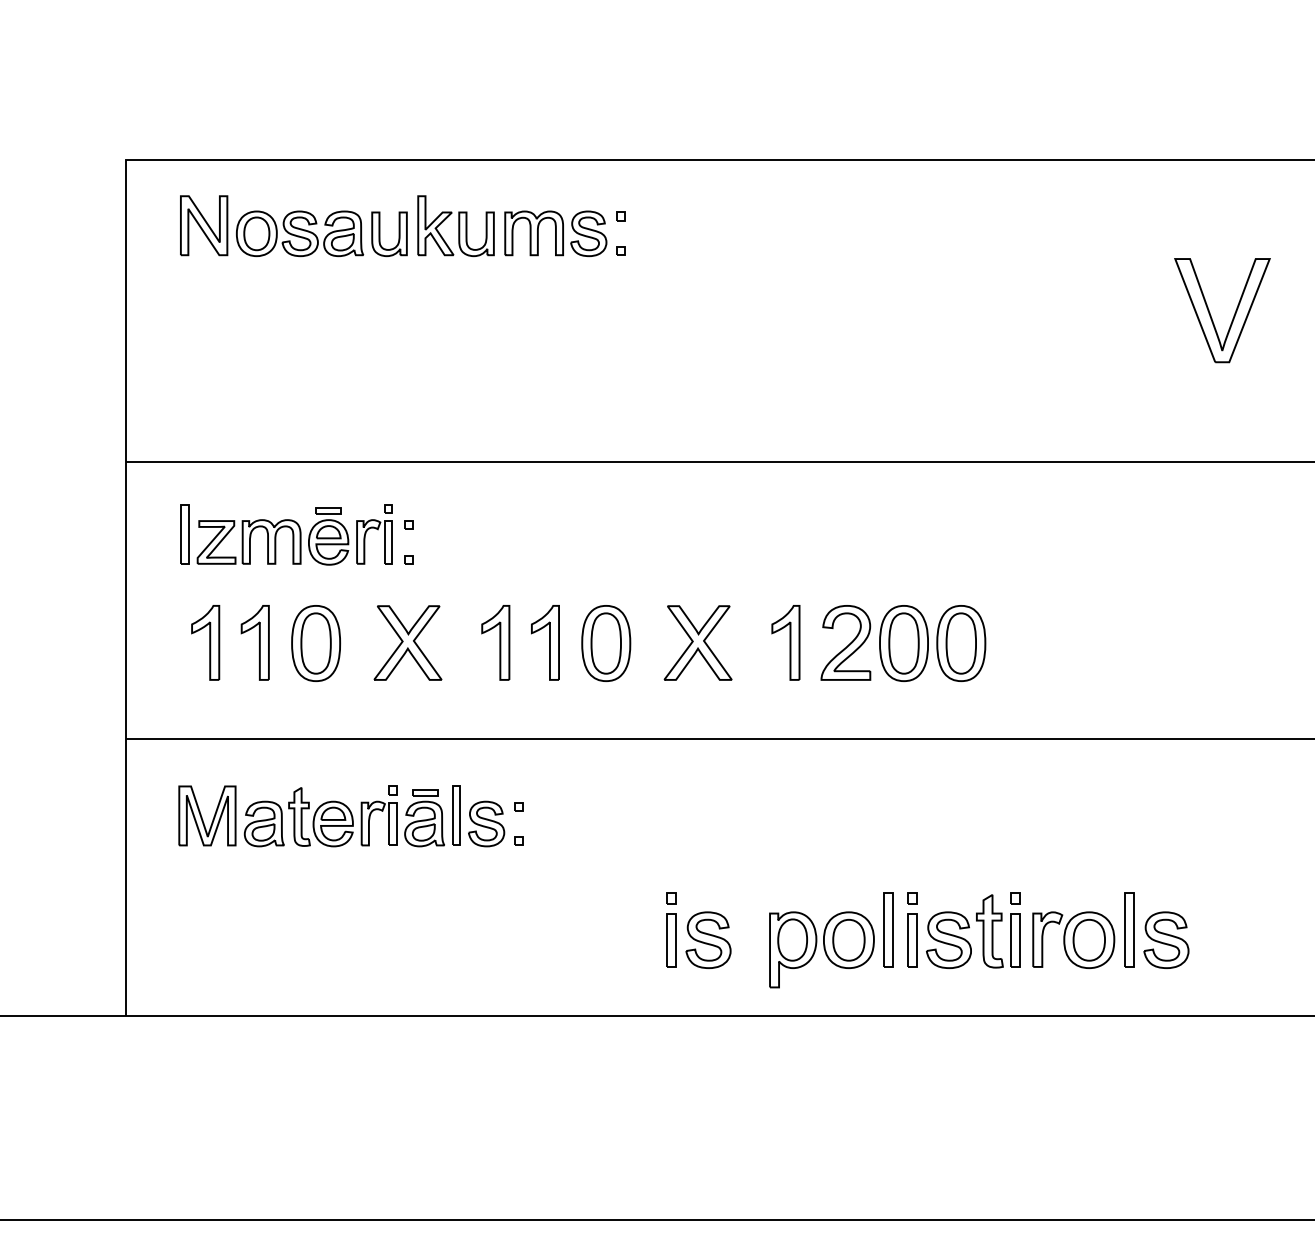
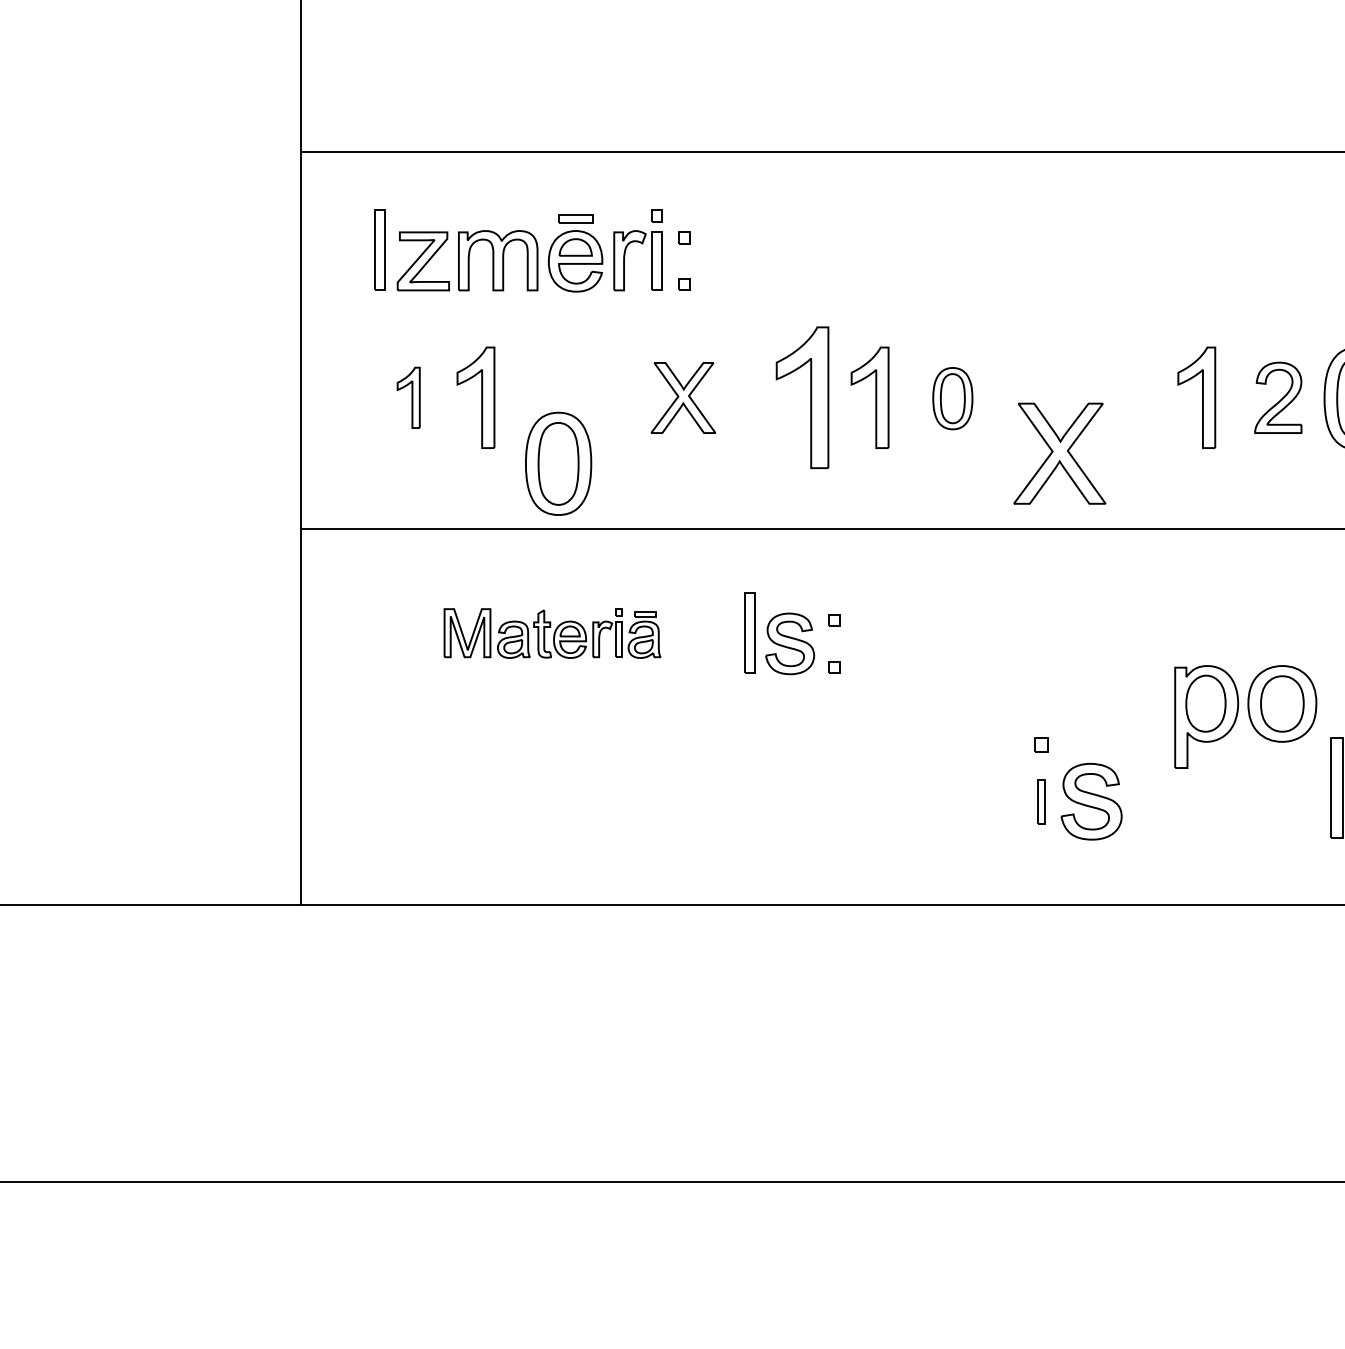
part: (205, 642) -> (408, 397), size x0.6
part: (407, 642) -> (682, 397), size x0.7
part: (495, 642) -> (802, 397), size x1.4
part: (697, 642) -> (1059, 452), moved
part: (845, 642) -> (1277, 397), size x0.7
part: (316, 643) -> (559, 463), moved
part: (606, 643) -> (953, 398), size x0.6
part: (311, 816) -> (552, 633), size x0.6
part: (671, 940) -> (1041, 802), size x0.6
part: (821, 949) -> (1245, 716), moved

